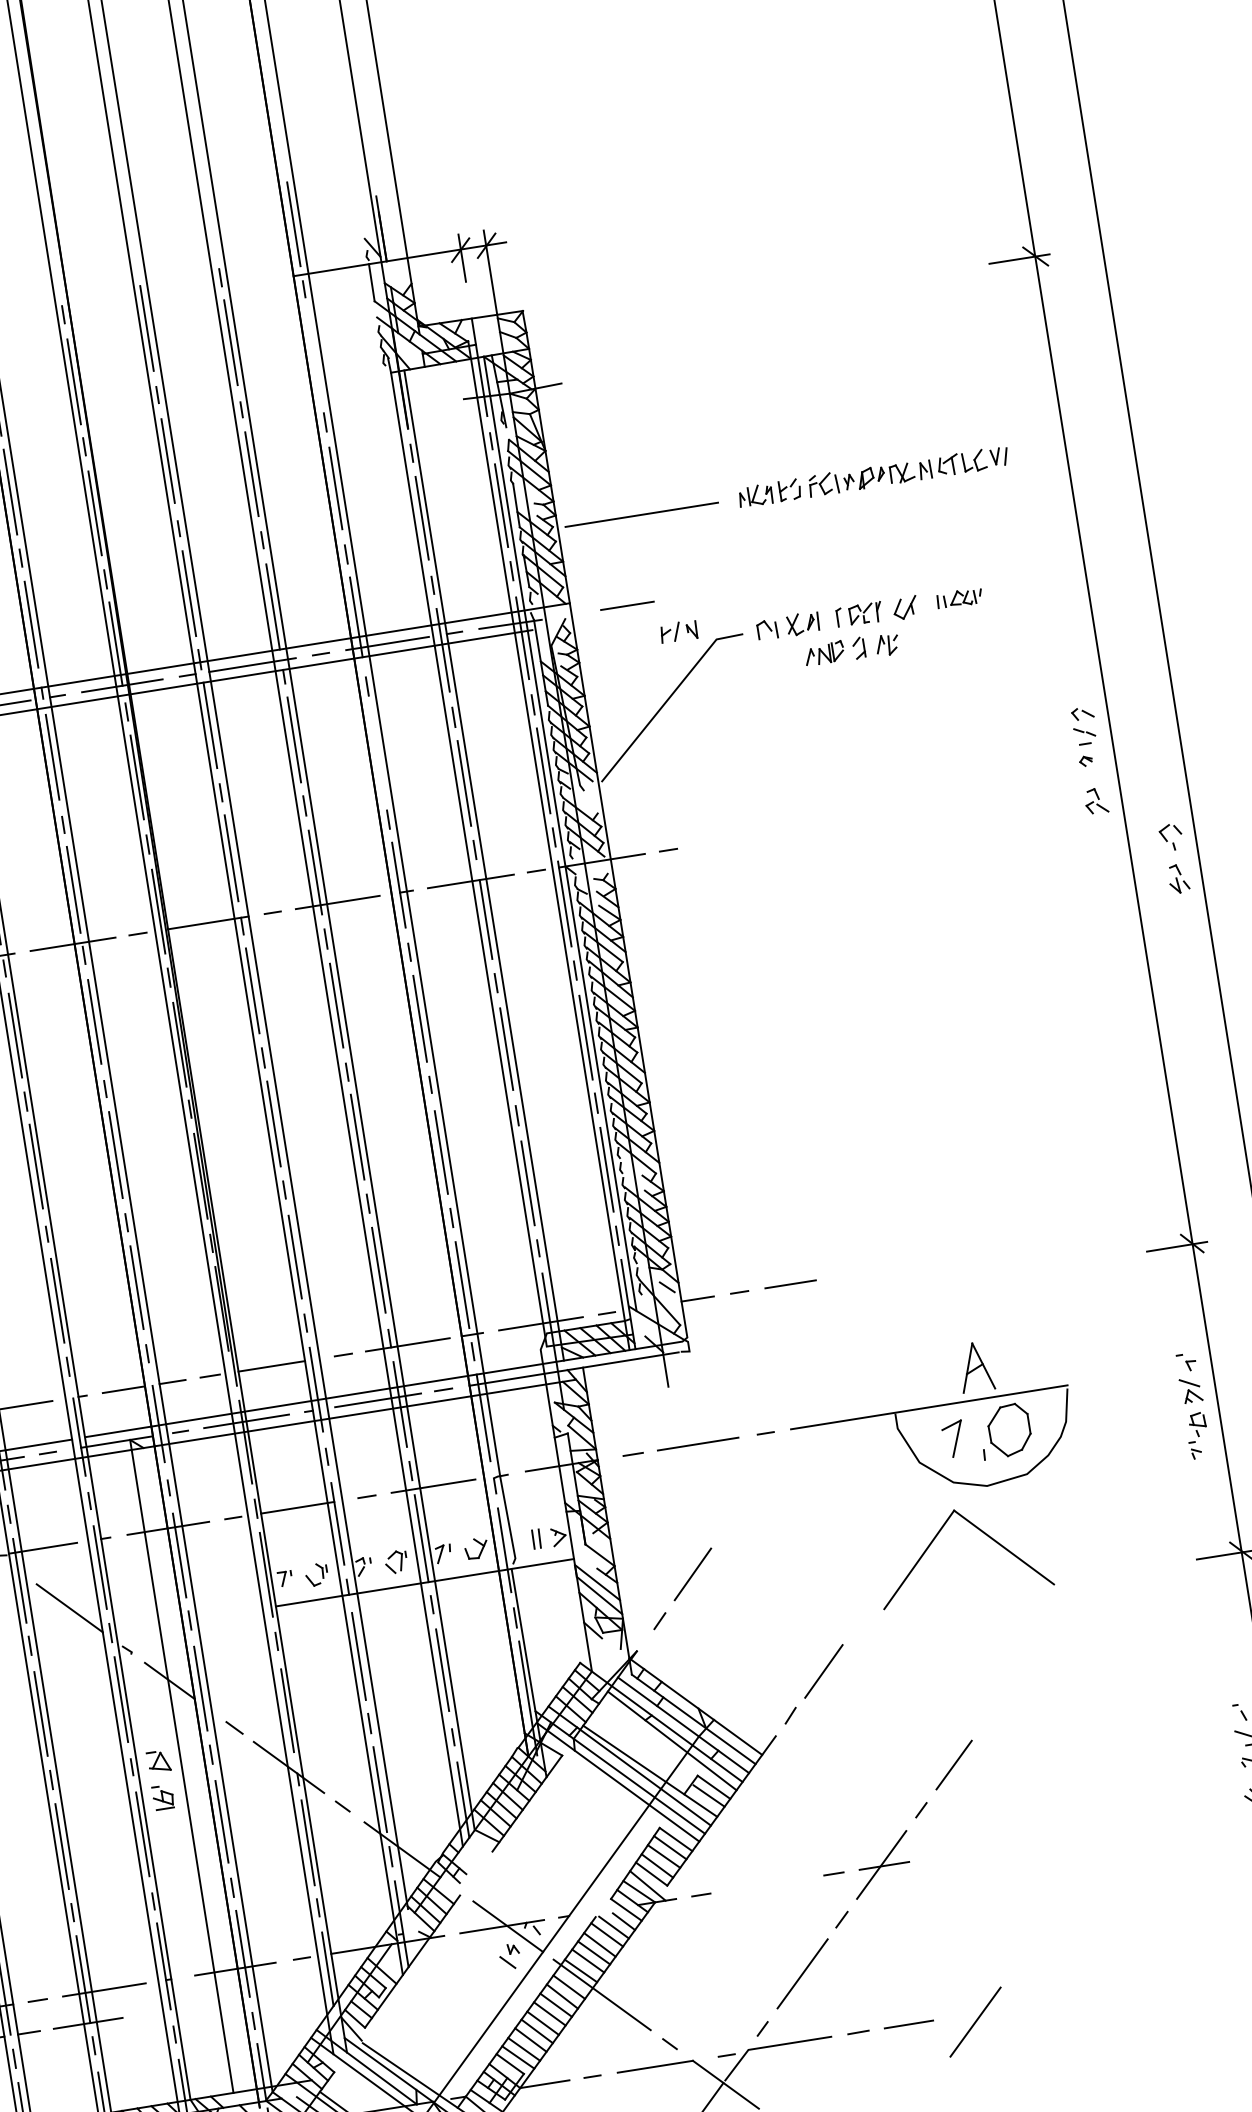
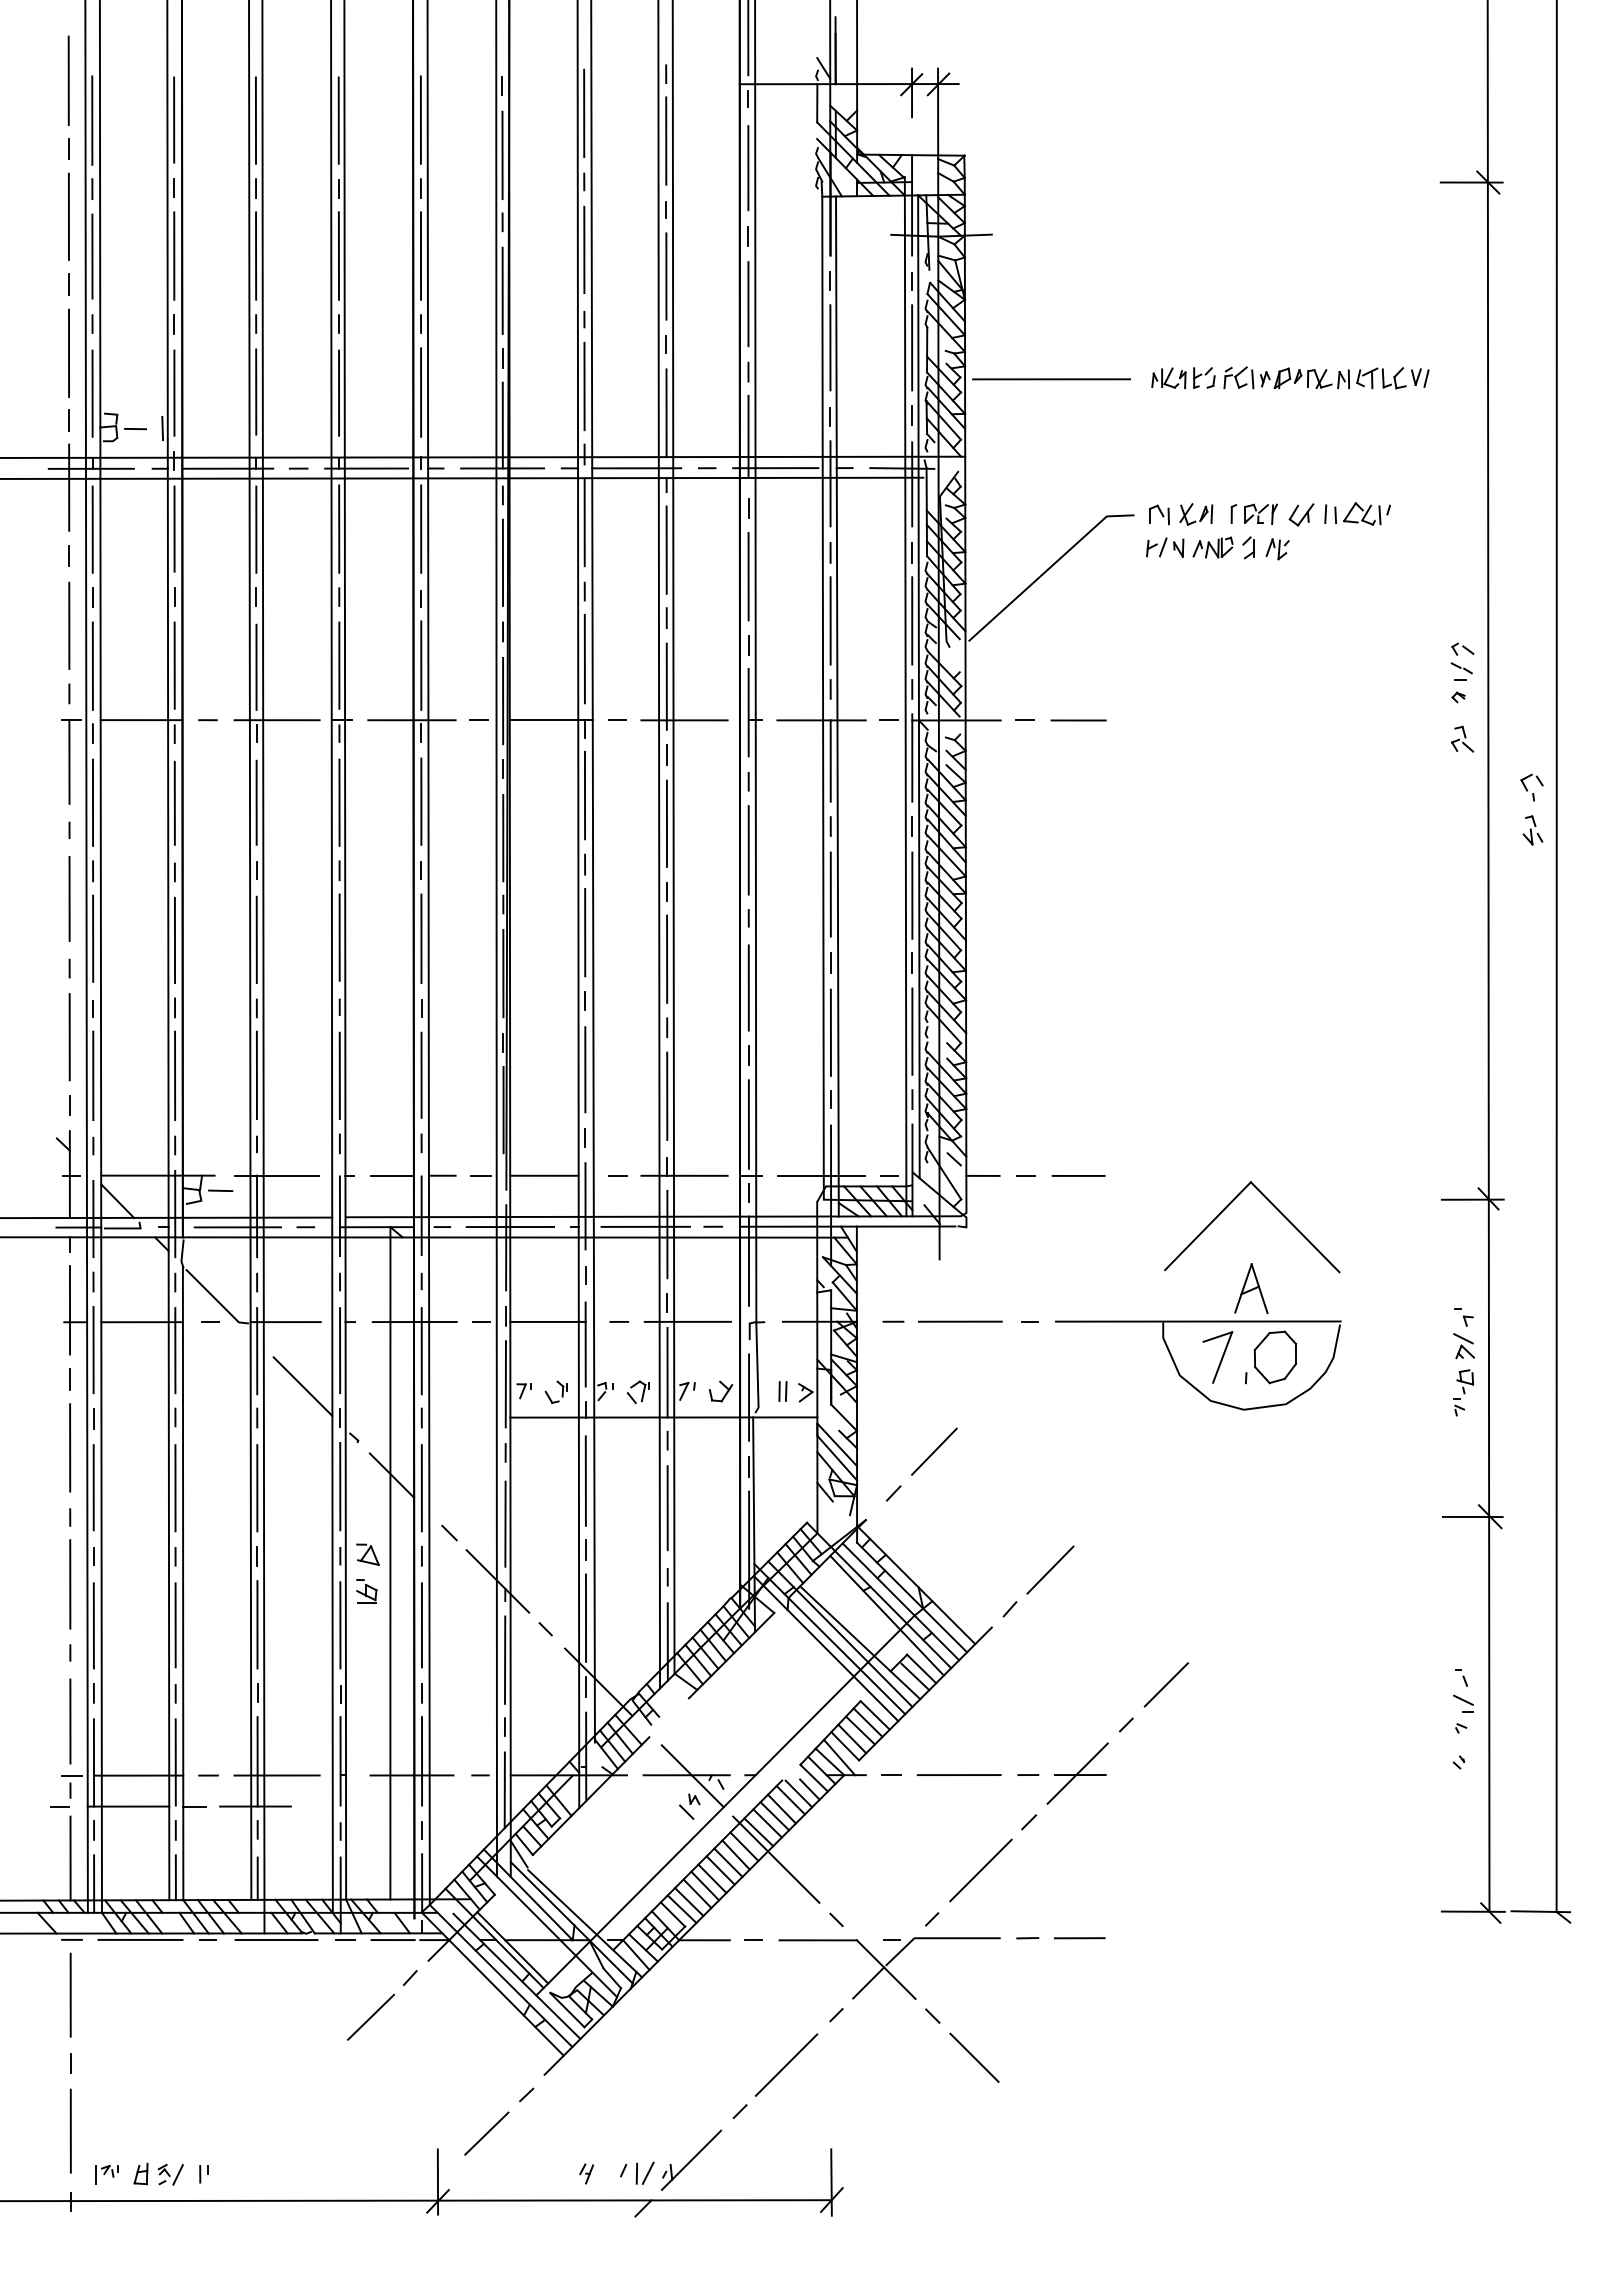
line: (315, 356) -> (748, 168), added
part: (959, 598) -> (1357, 513), size x1.43
line: (627, 605) -> (1078, 720), moved
part: (679, 631) -> (1165, 547), moved
line: (377, 752) -> (748, 576), added
part: (953, 1439) -> (1217, 1357), size x1.43
part: (979, 1530) -> (1273, 1206), moved
line: (766, 1885) -> (958, 1775), added
line: (975, 2022) -> (1146, 1946), removed

